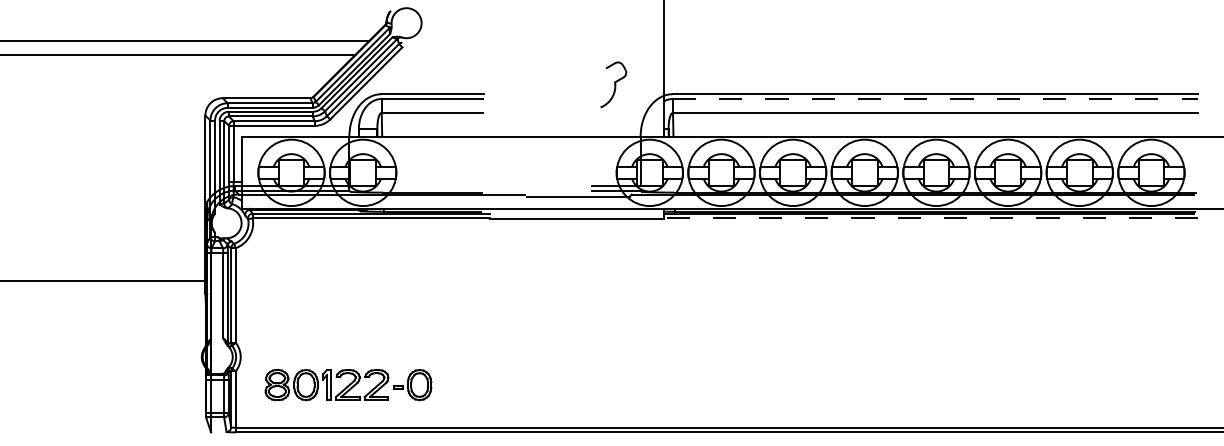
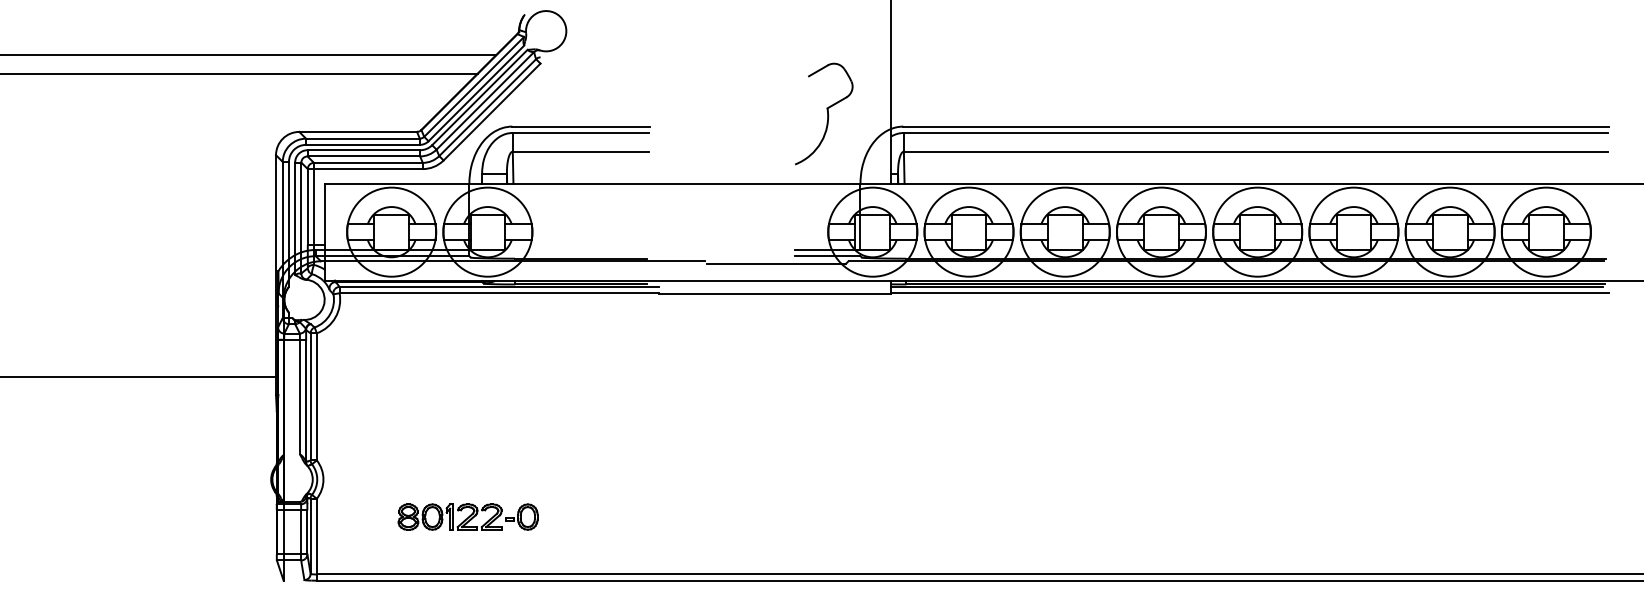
part: (613, 84) -> (824, 113), size x1.67
line: (935, 98) -> (1256, 132), dashed -> solid
line: (930, 218) -> (1249, 293), dashed -> solid
part: (348, 384) -> (468, 516), size x0.62

